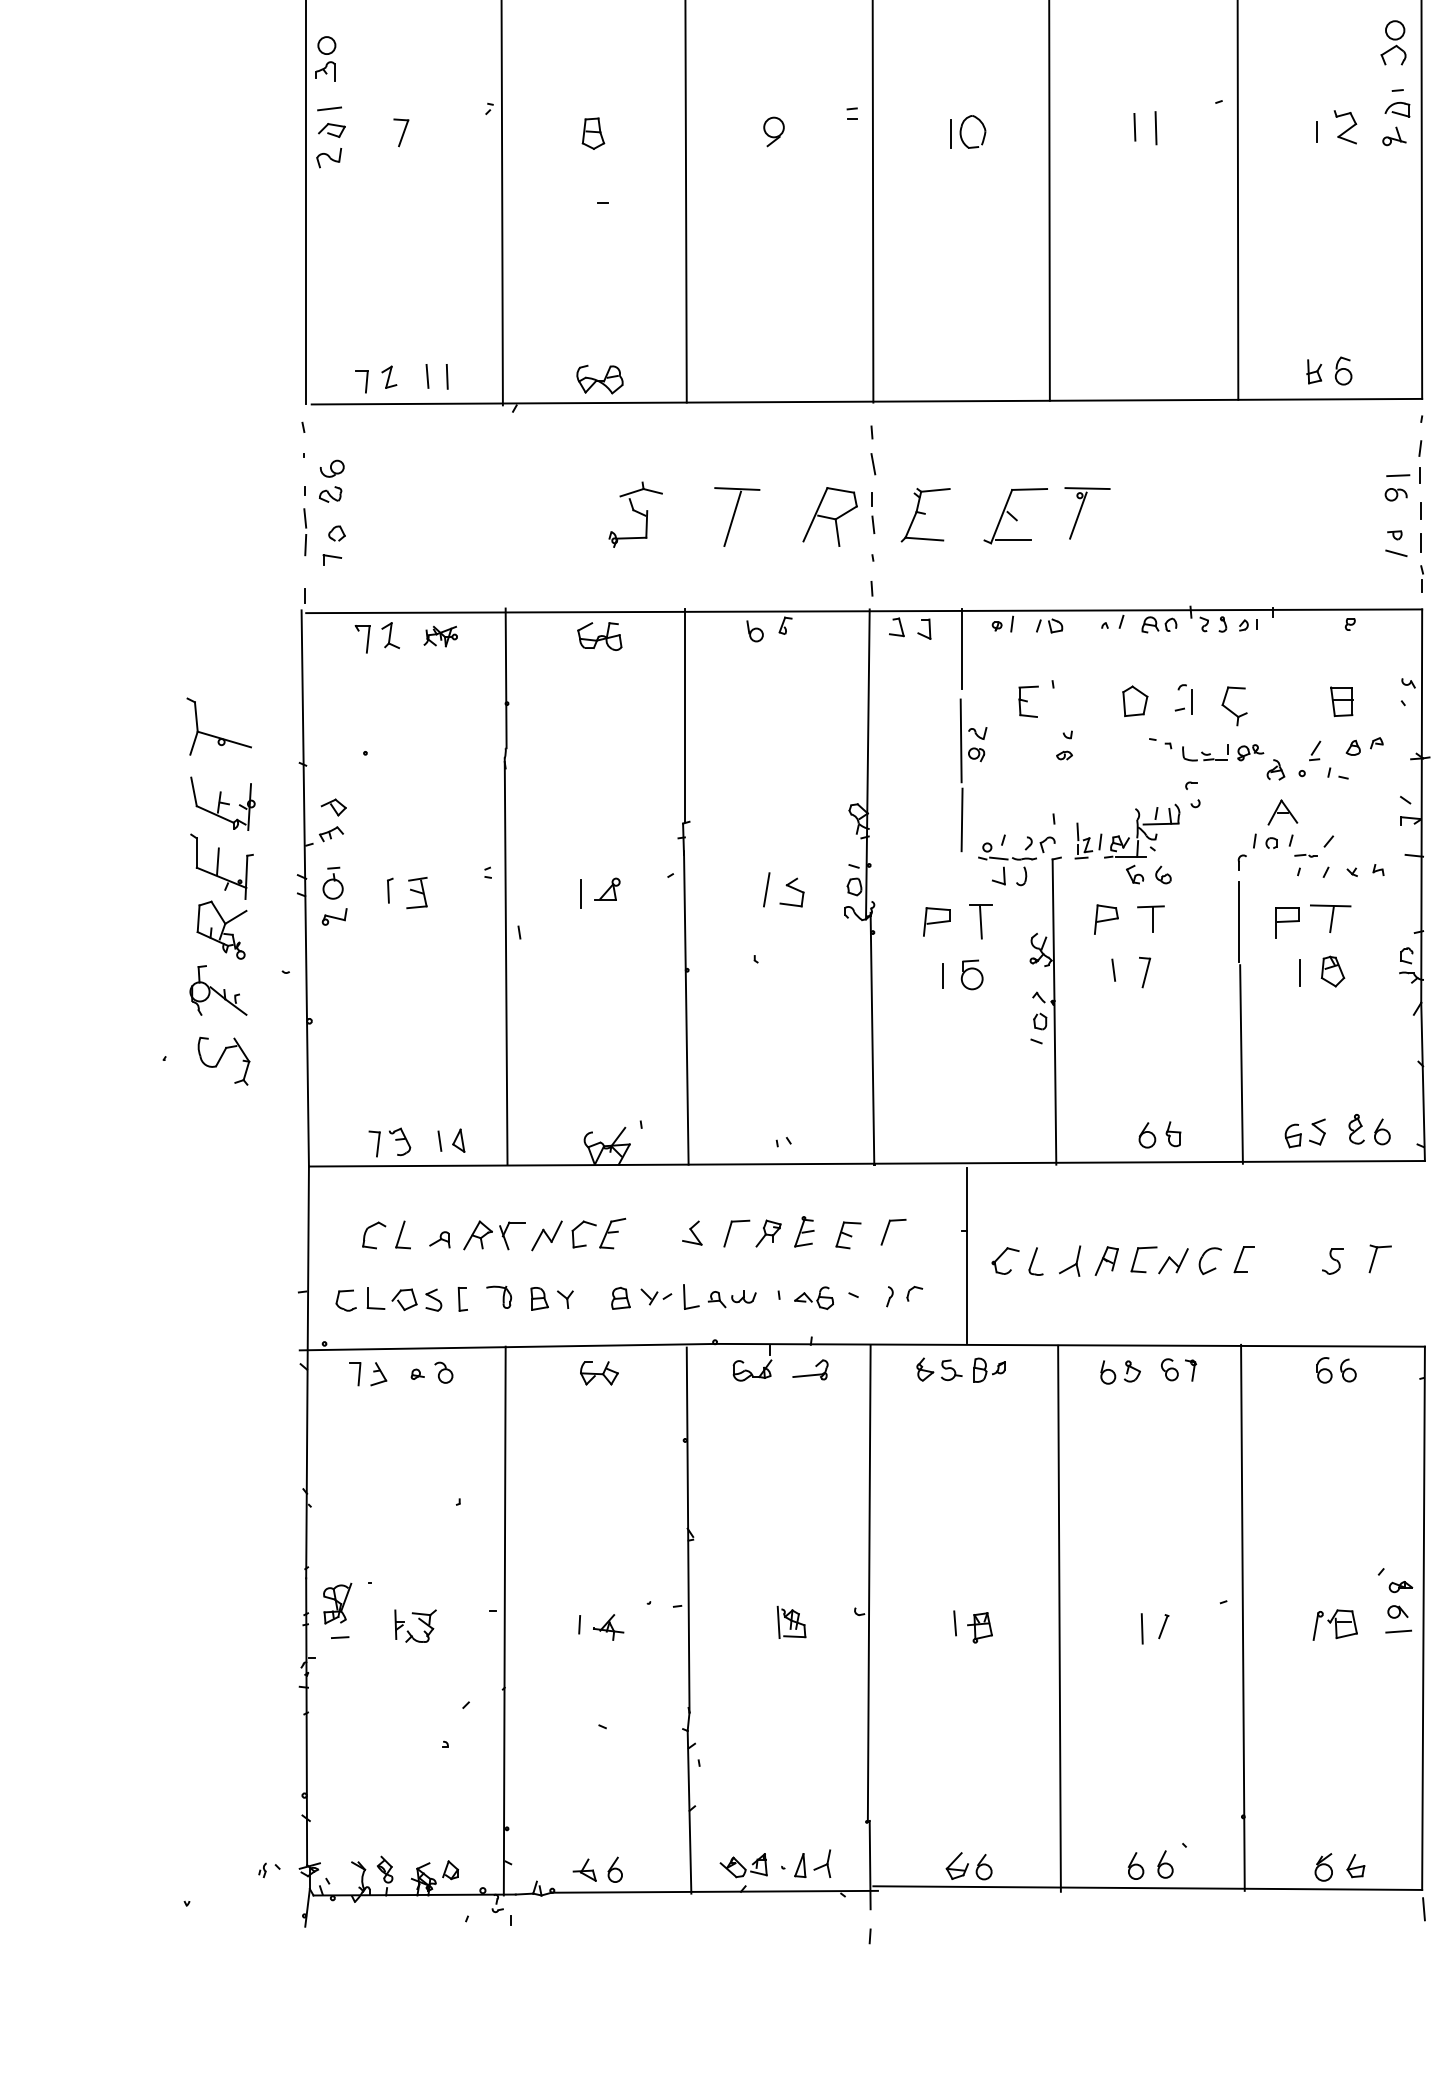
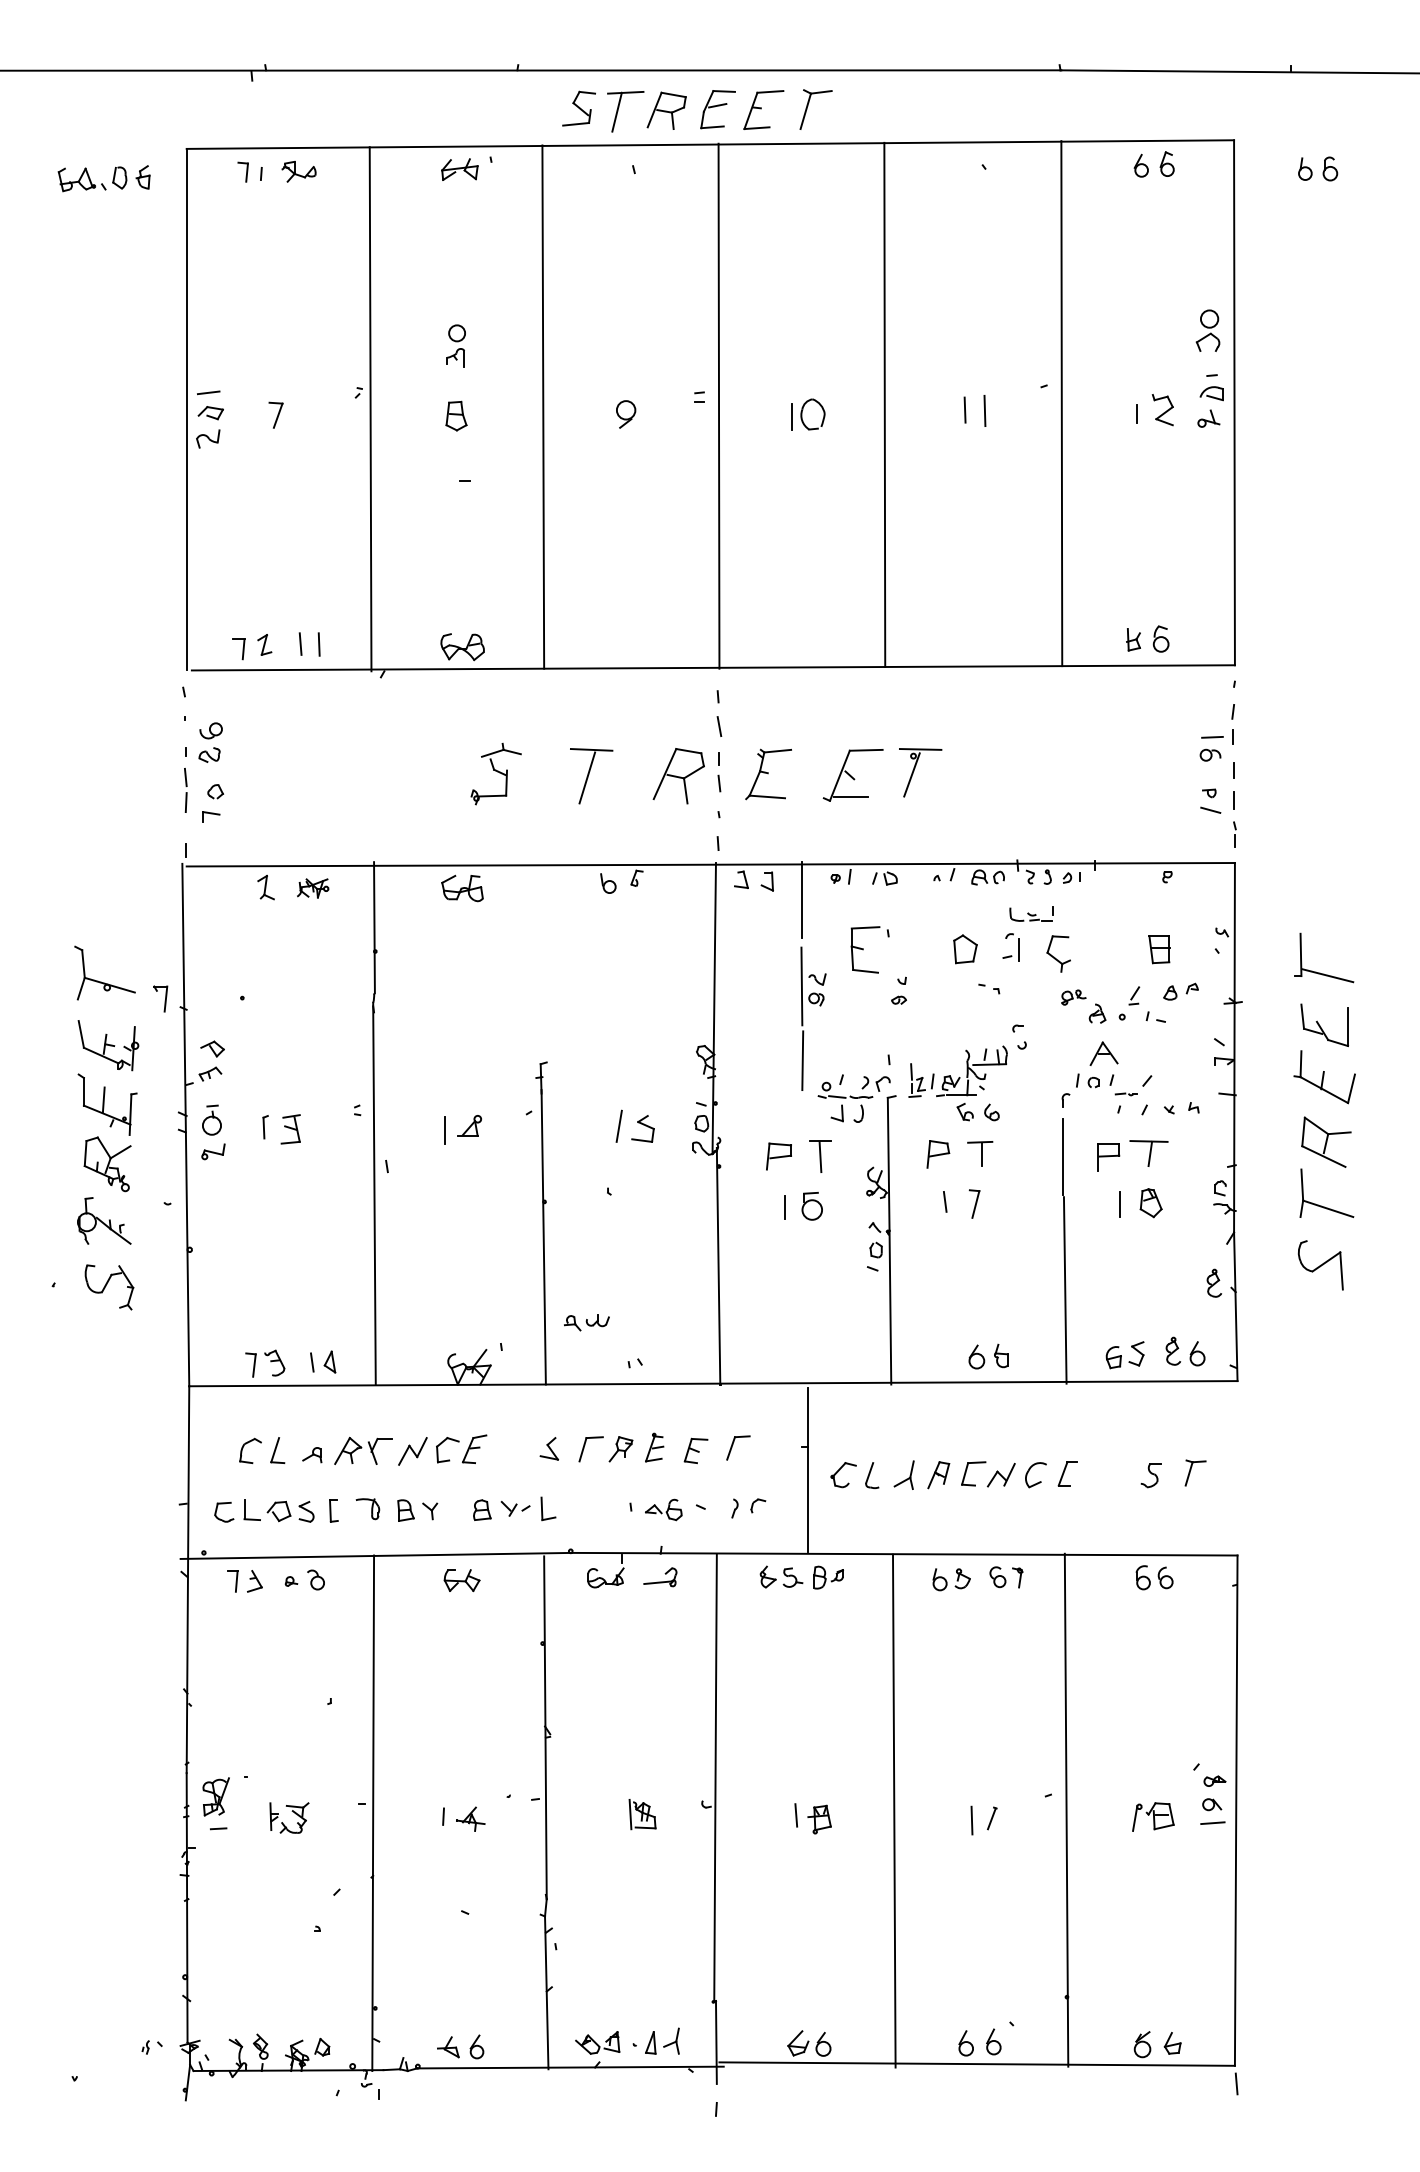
part: (325, 58) -> (455, 345), moved
part: (362, 638) -> (160, 998), moved
part: (1027, 701) -> (864, 949), size x1.6
line: (684, 715) -> (542, 962), removed
part: (1205, 752) -> (1031, 913), moved
part: (1400, 1056) -> (1214, 1282), added
part: (731, 1298) -> (586, 1322), moved

